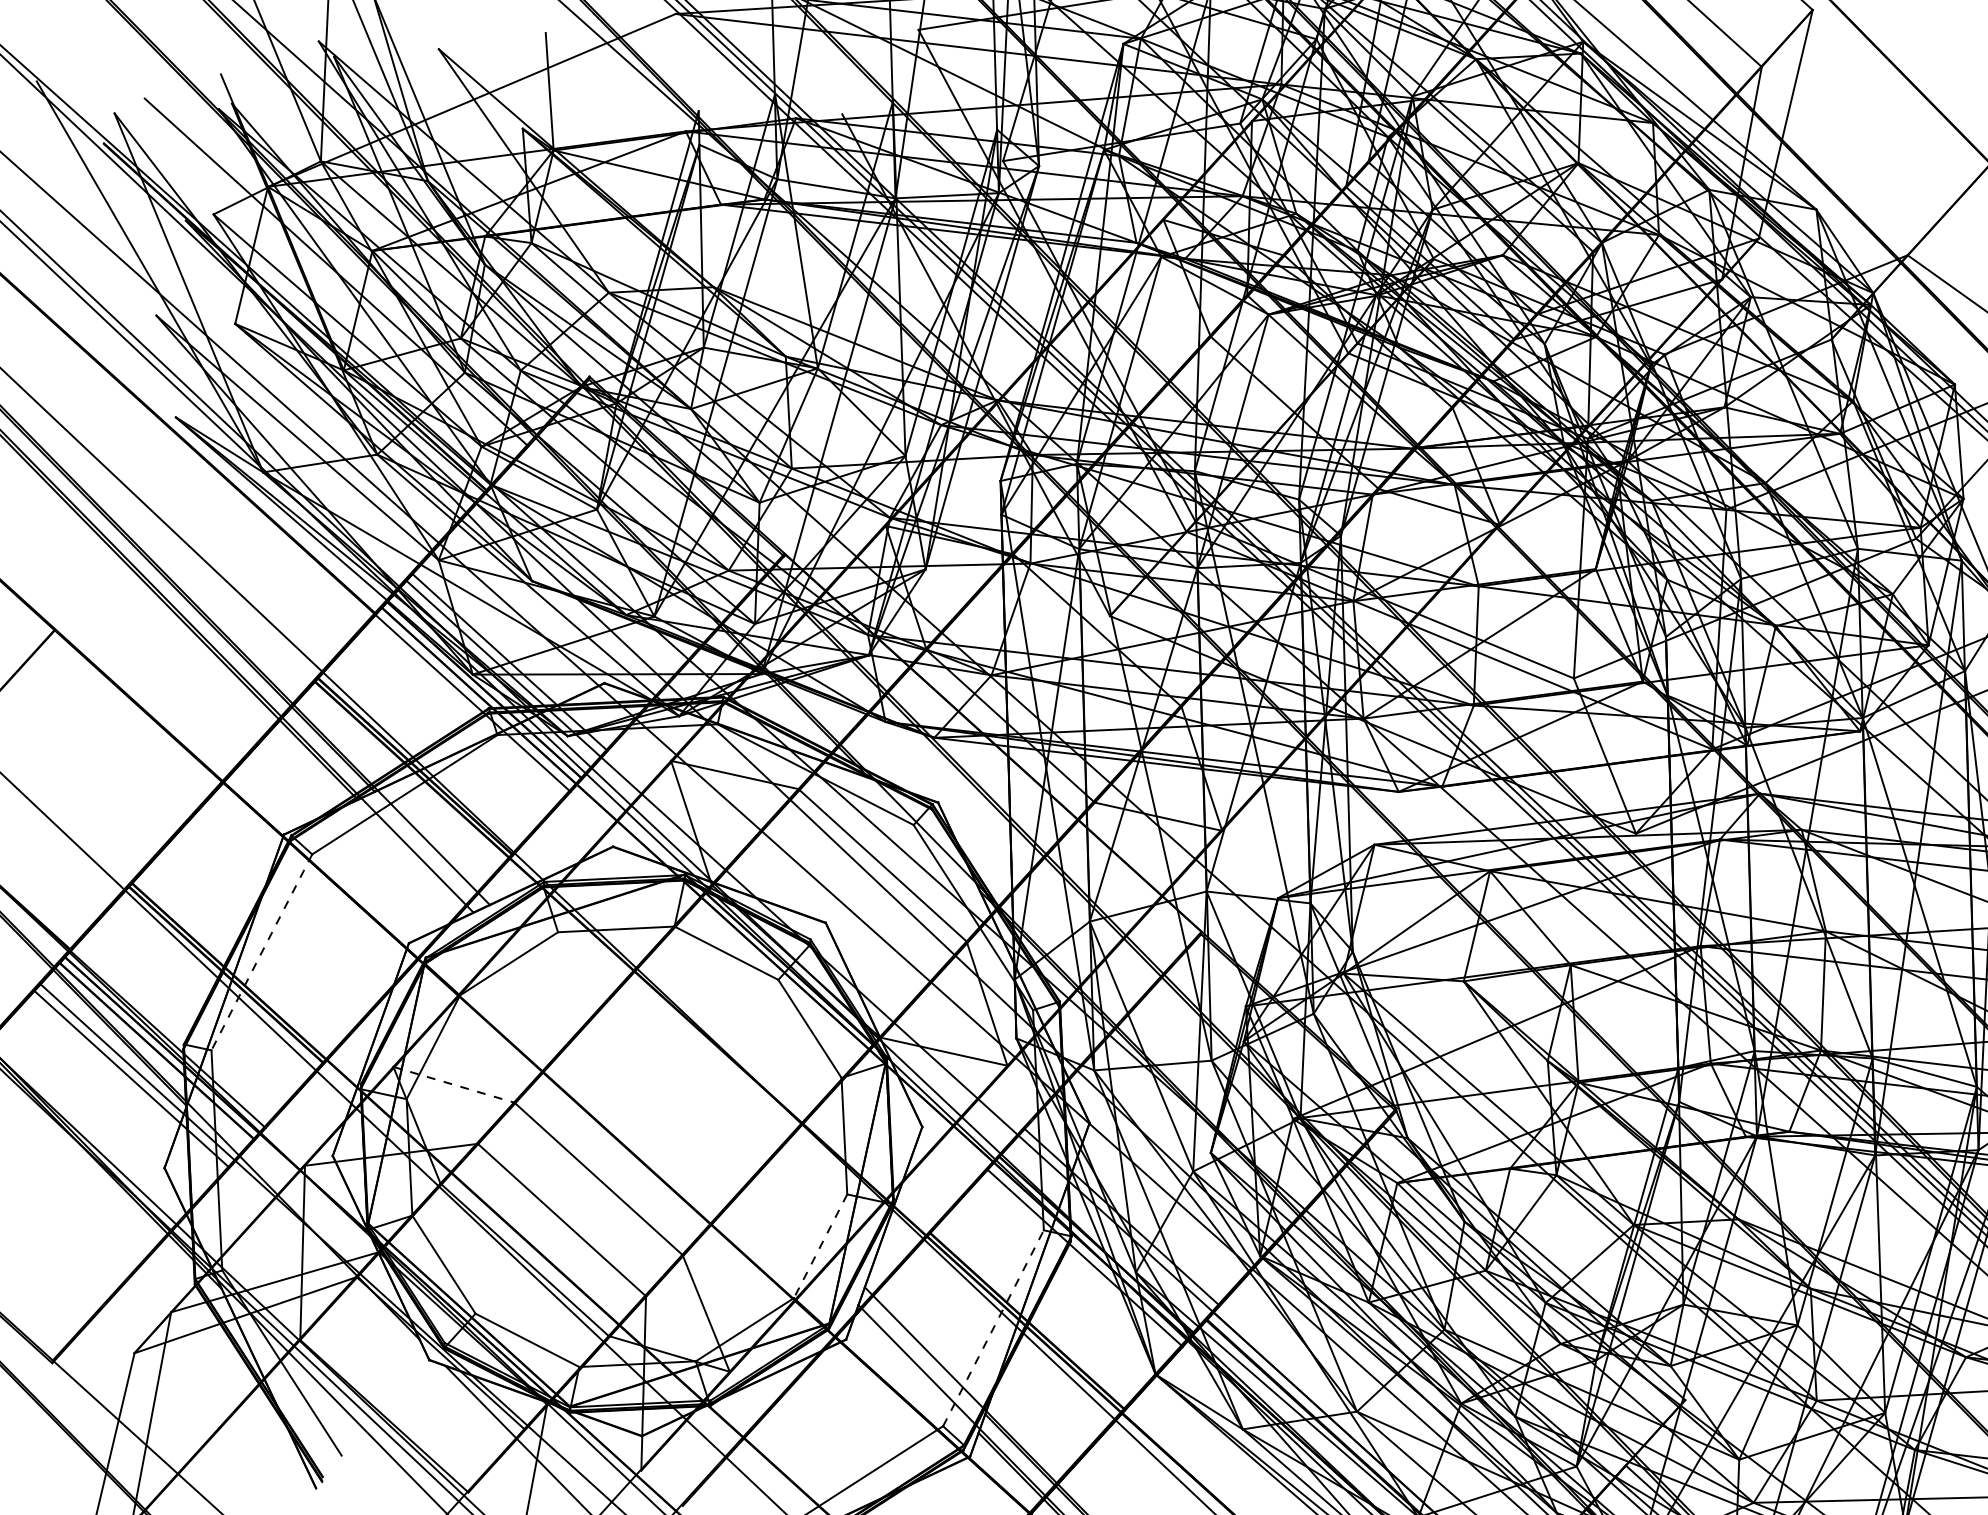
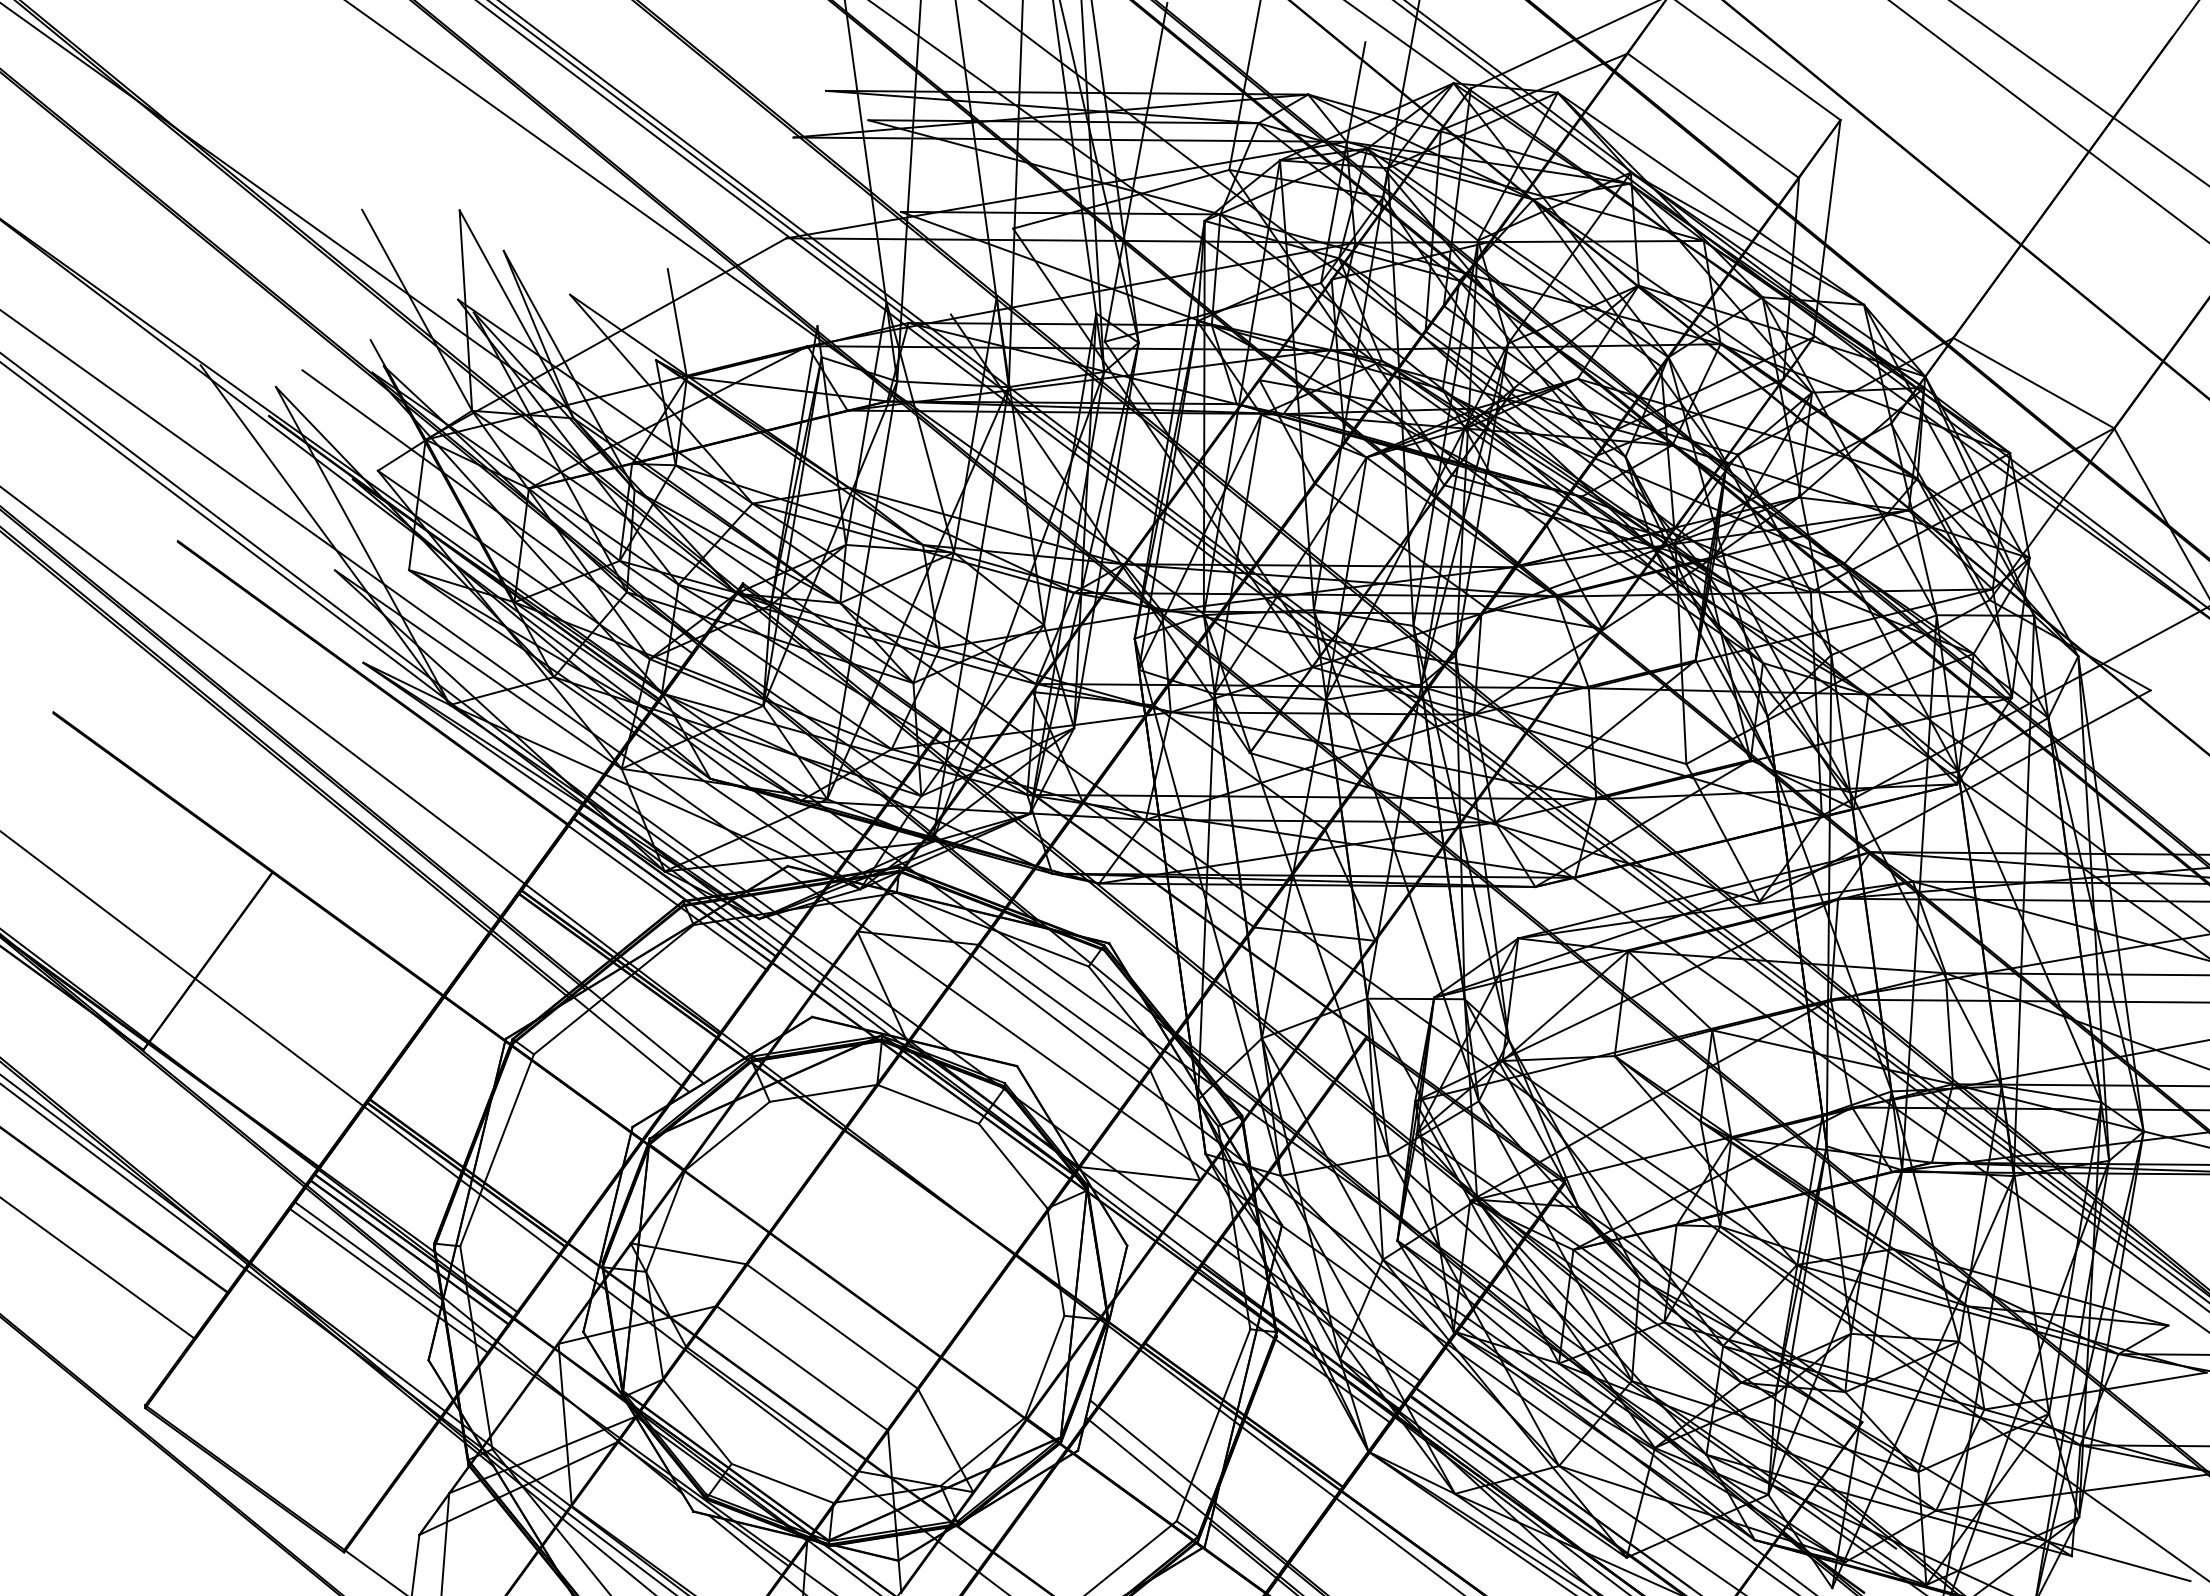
line: (262, 952) -> (497, 1150), dashed -> solid
line: (453, 1084) -> (688, 1253), dashed -> solid
line: (820, 1247) -> (1044, 1367), dashed -> solid
line: (993, 1328) -> (1213, 1425), dashed -> solid

